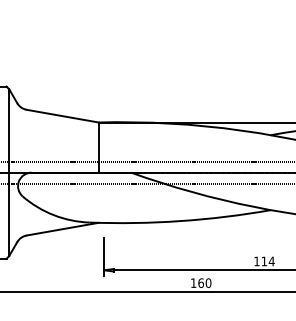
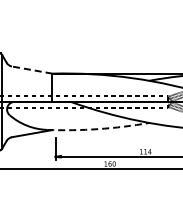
line: (63, 116) -> (32, 70), solid -> dashed
arc: (180, 221) -> (98, 129), solid -> dashed

